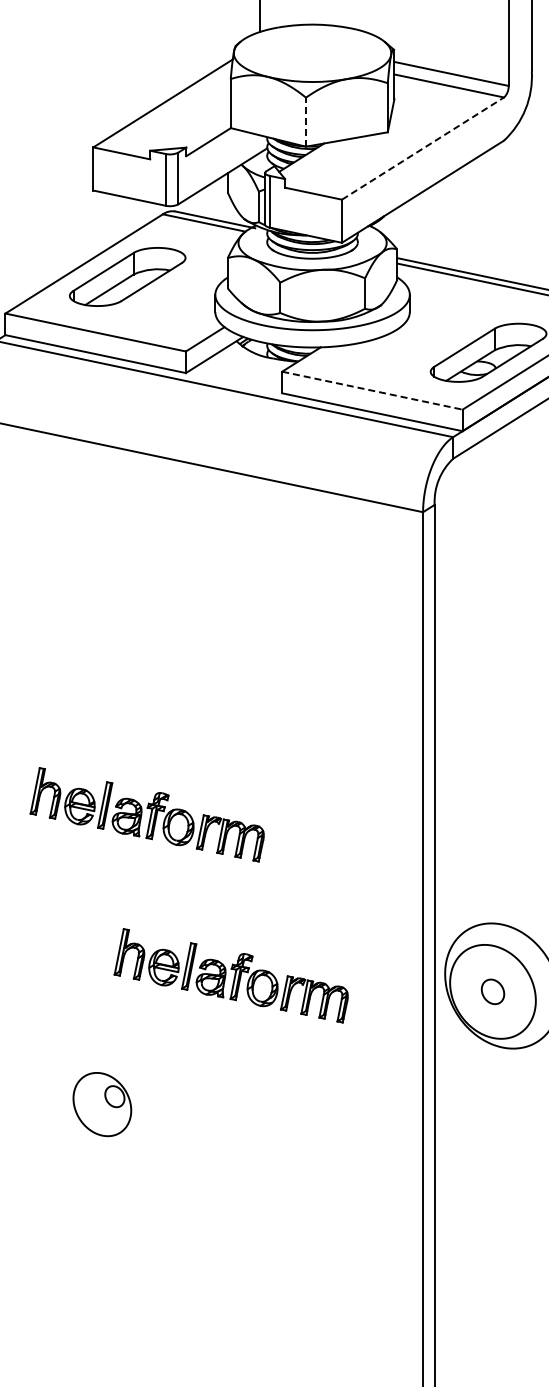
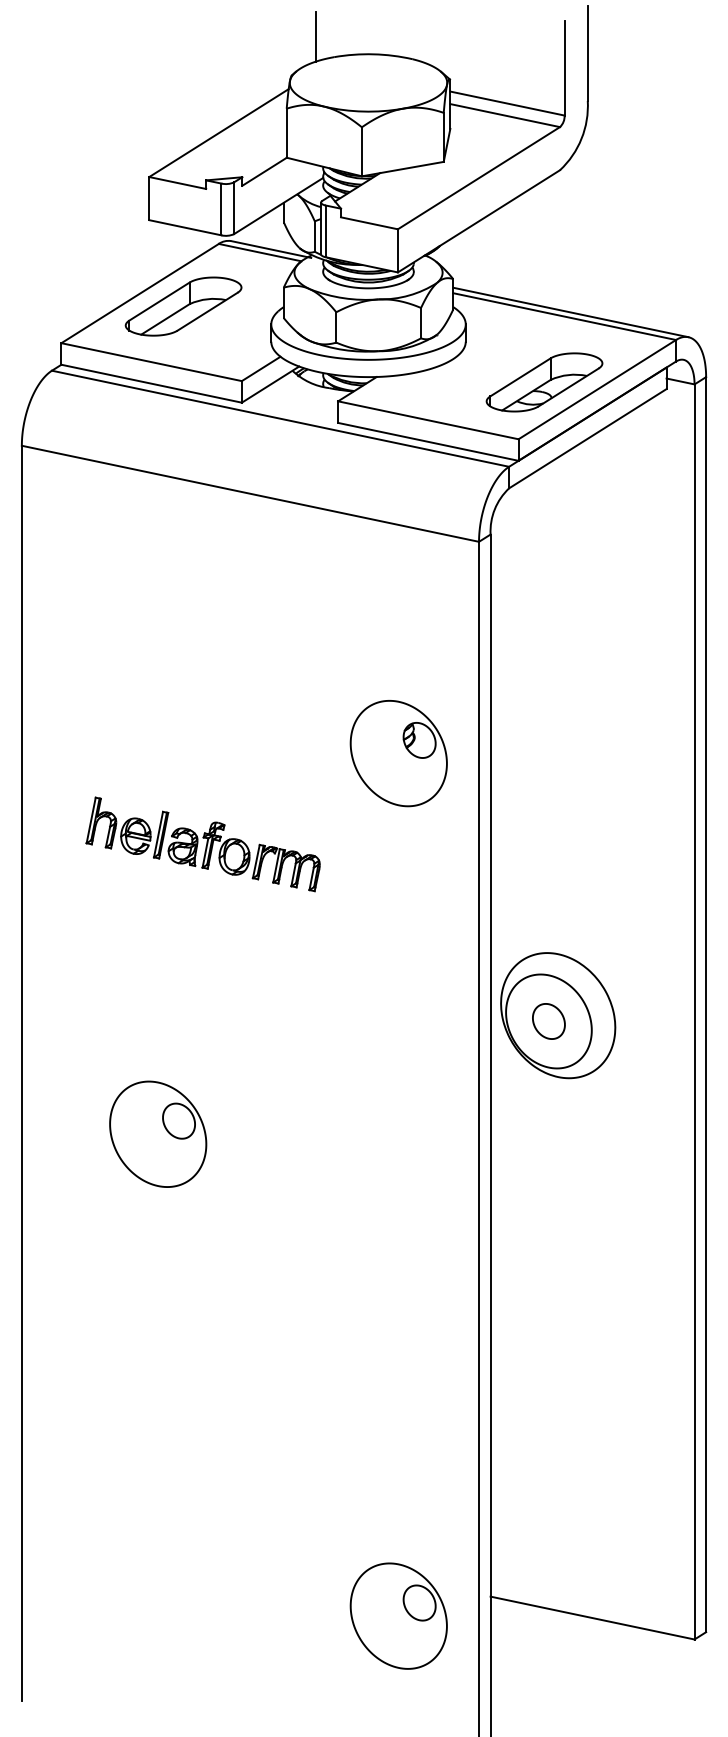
line: (305, 121) -> (361, 151), dashed -> solid
line: (422, 148) -> (478, 178), dashed -> solid
line: (372, 390) -> (428, 420), dashed -> solid
part: (342, 723) -> (398, 753), added
part: (230, 975) -> (286, 1005), removed
part: (492, 991) -> (548, 1021), size x1.43
part: (102, 1103) -> (158, 1133), size x1.67

